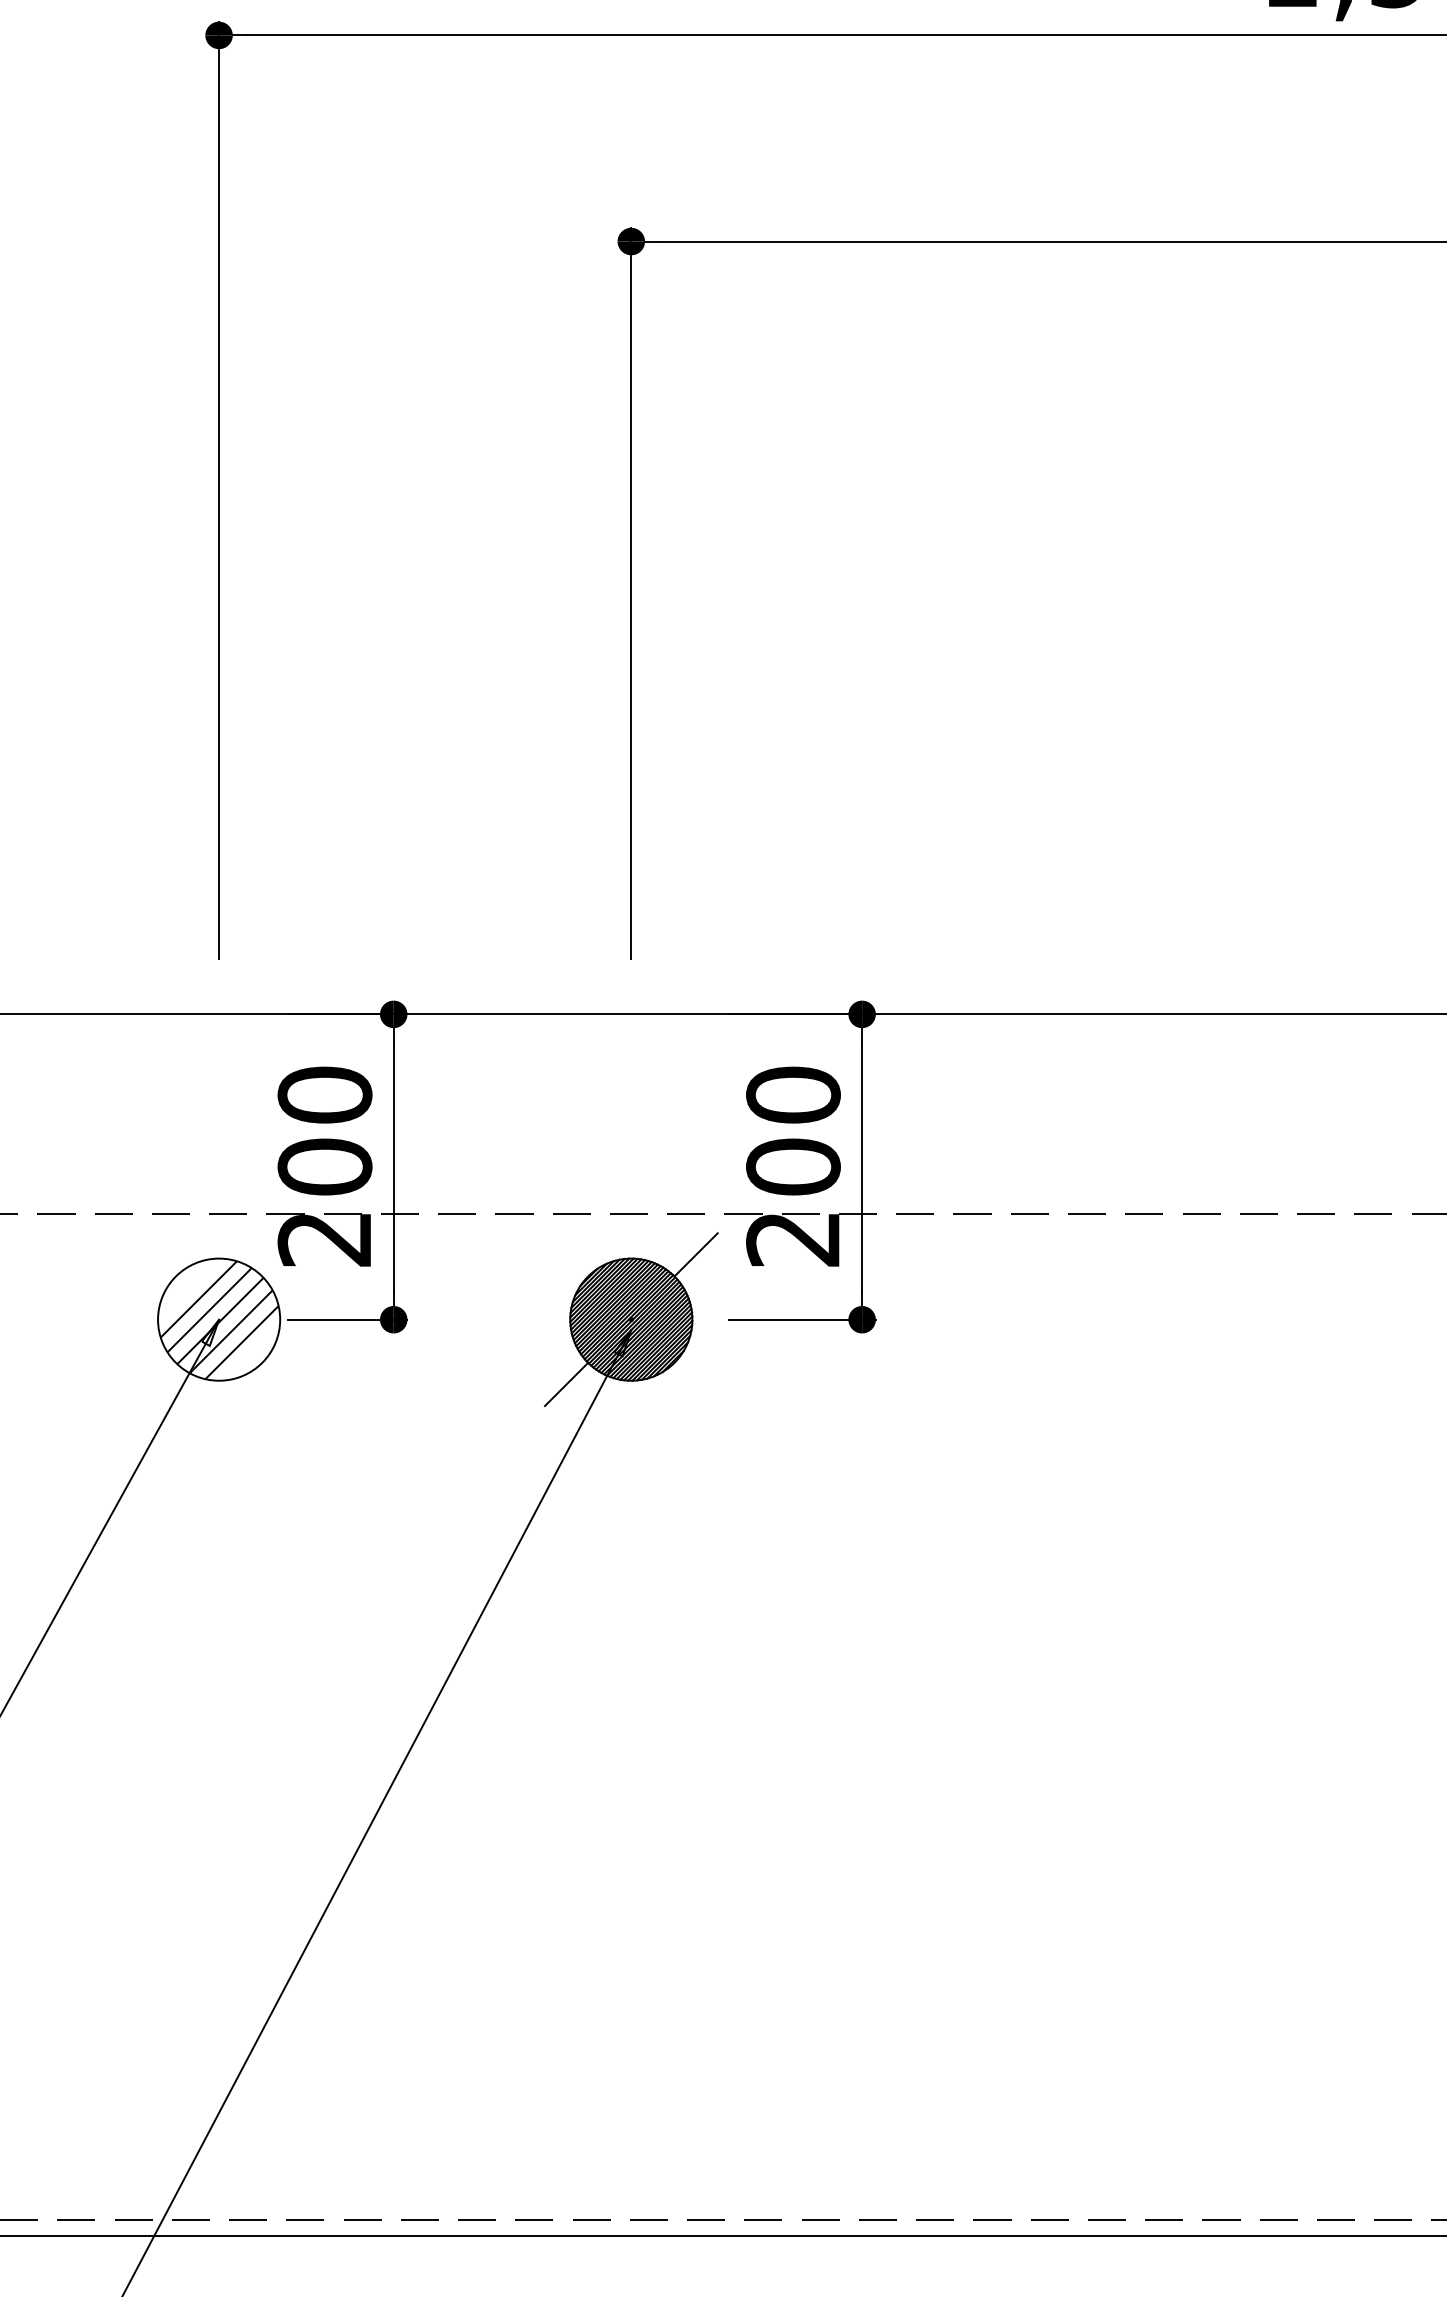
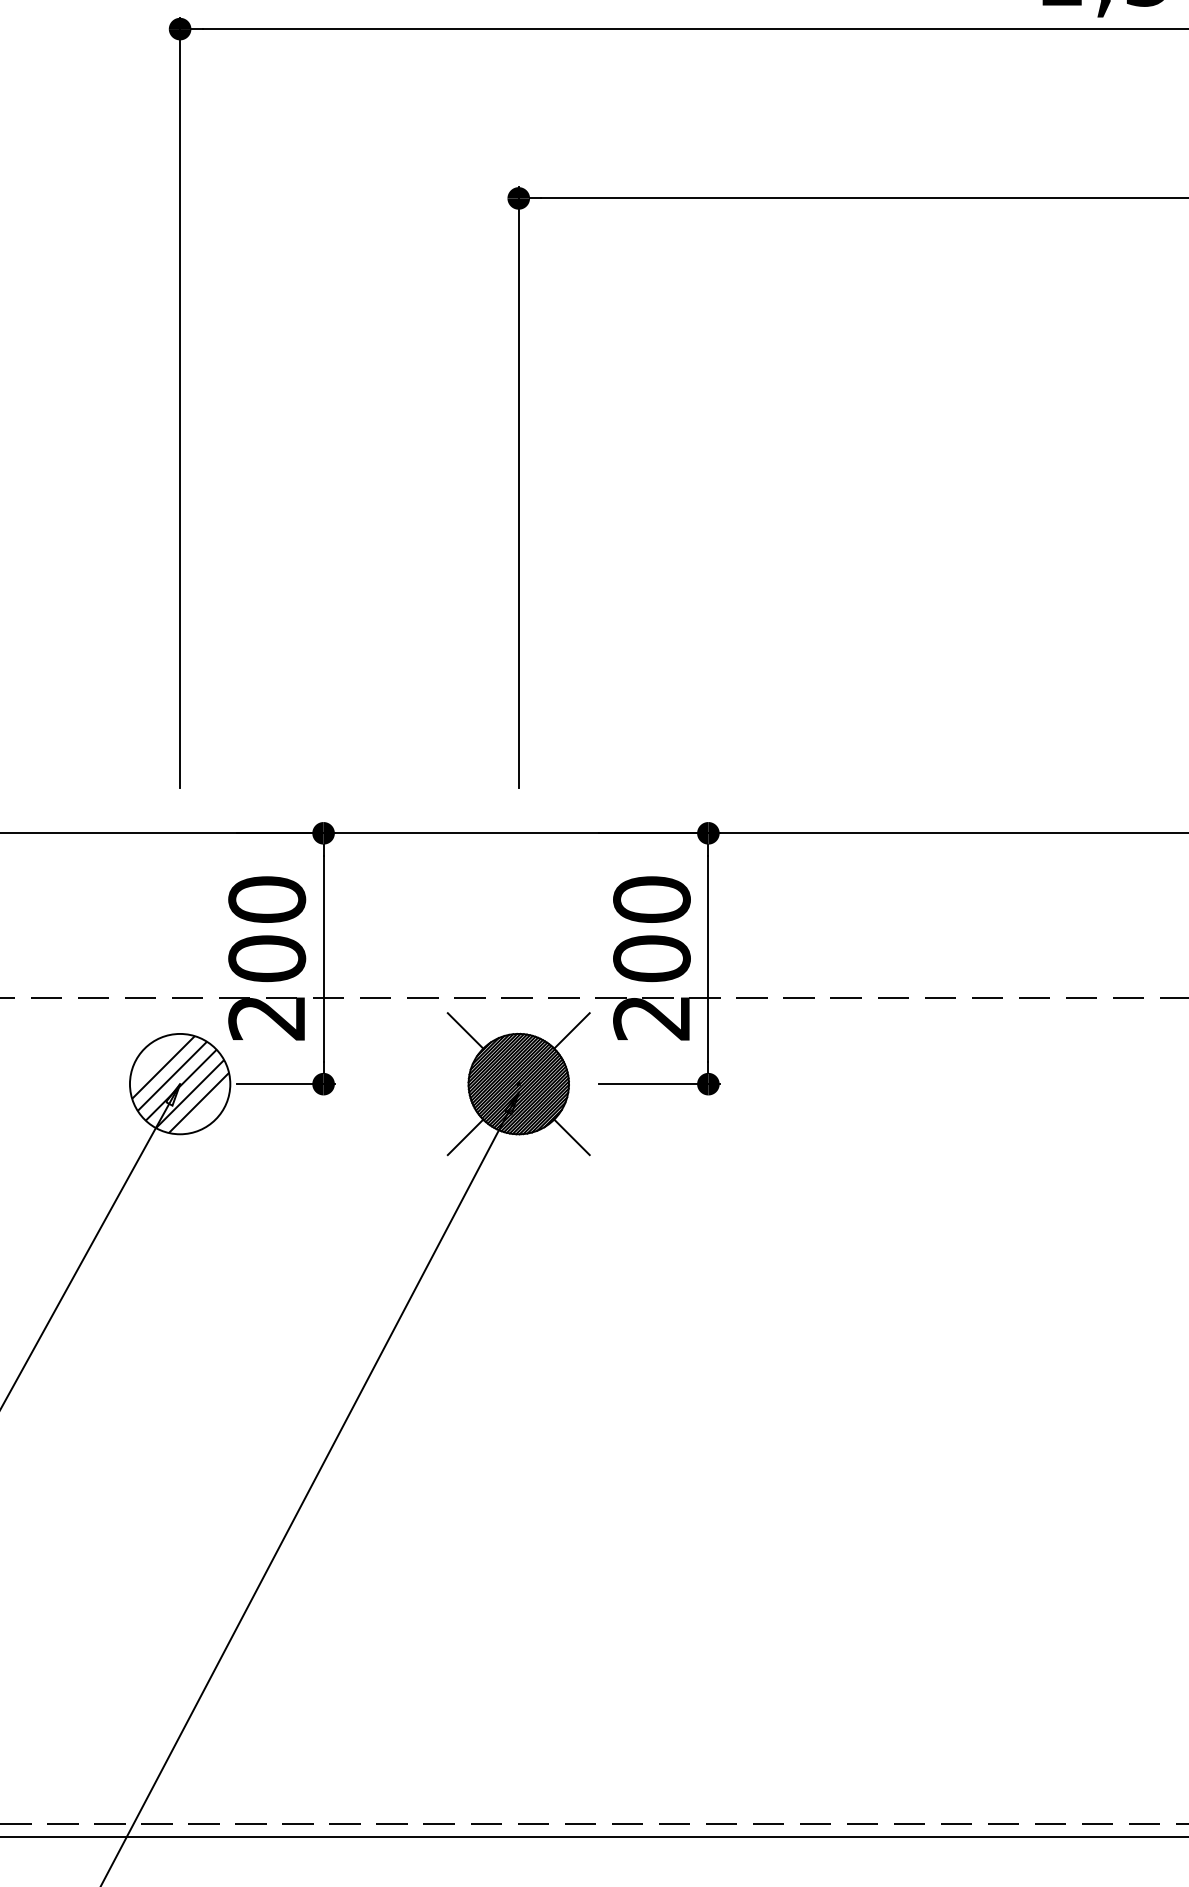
line: (566, 1254) -> (465, 1030), added
line: (695, 1384) -> (571, 1137), added

